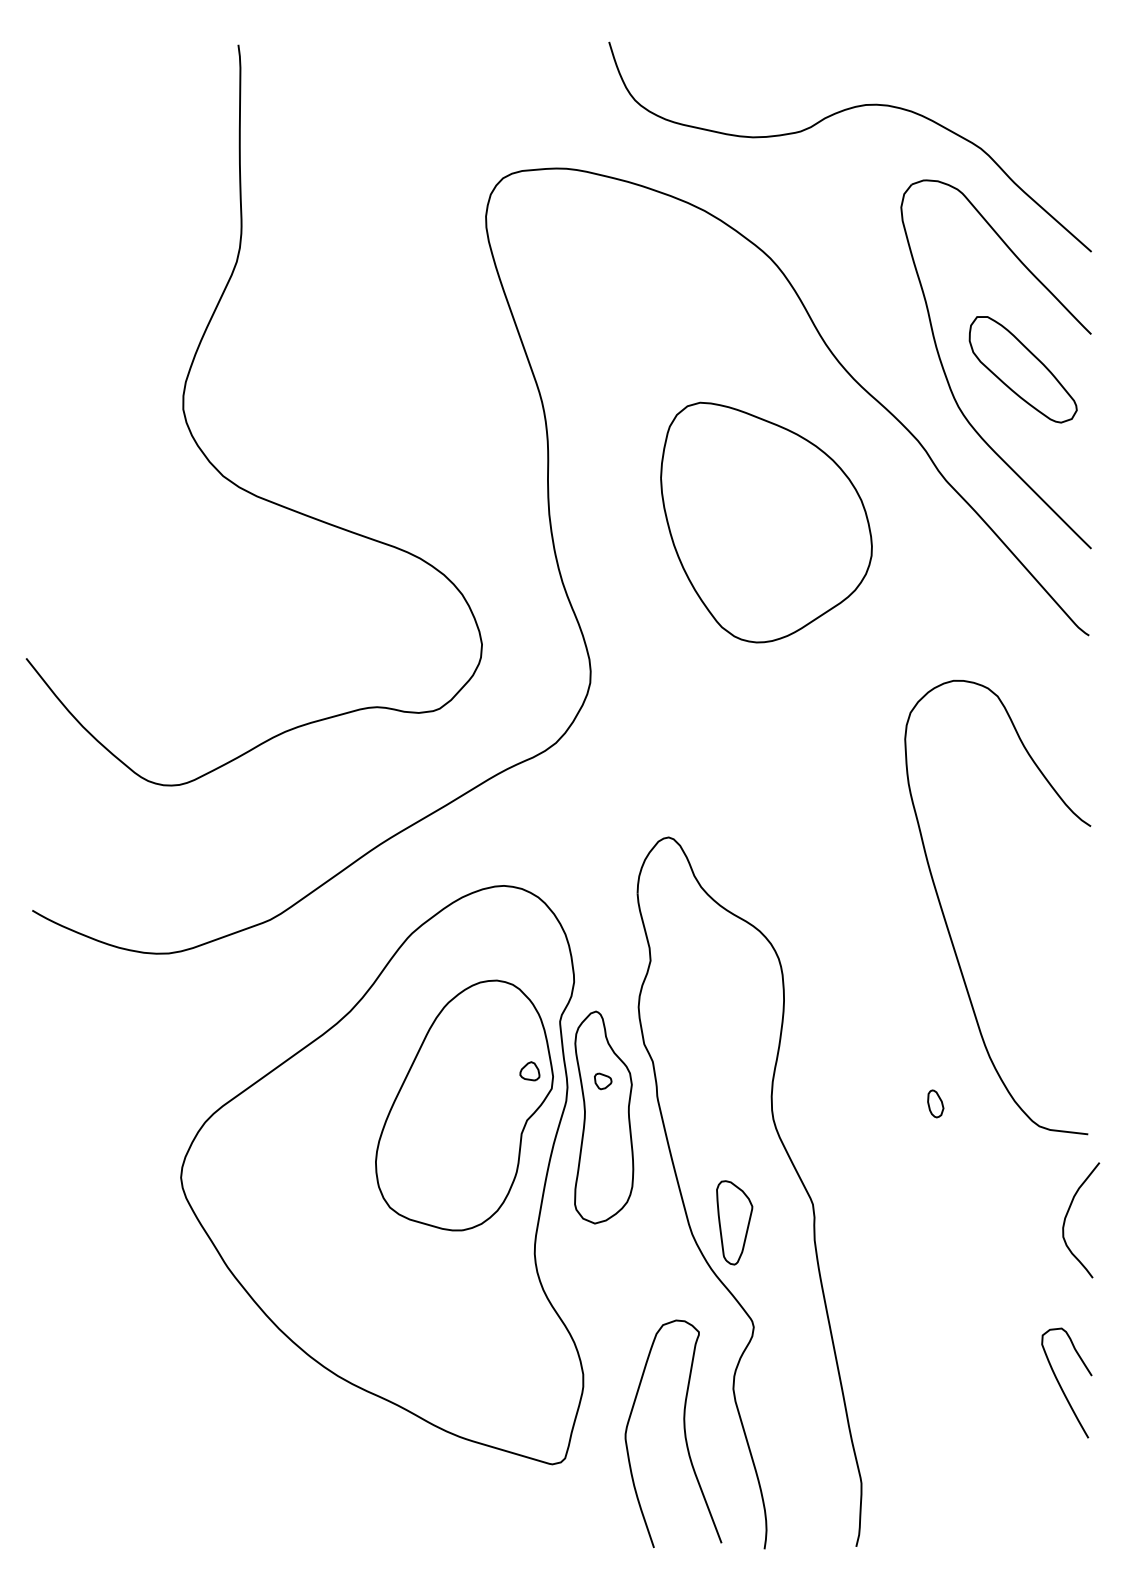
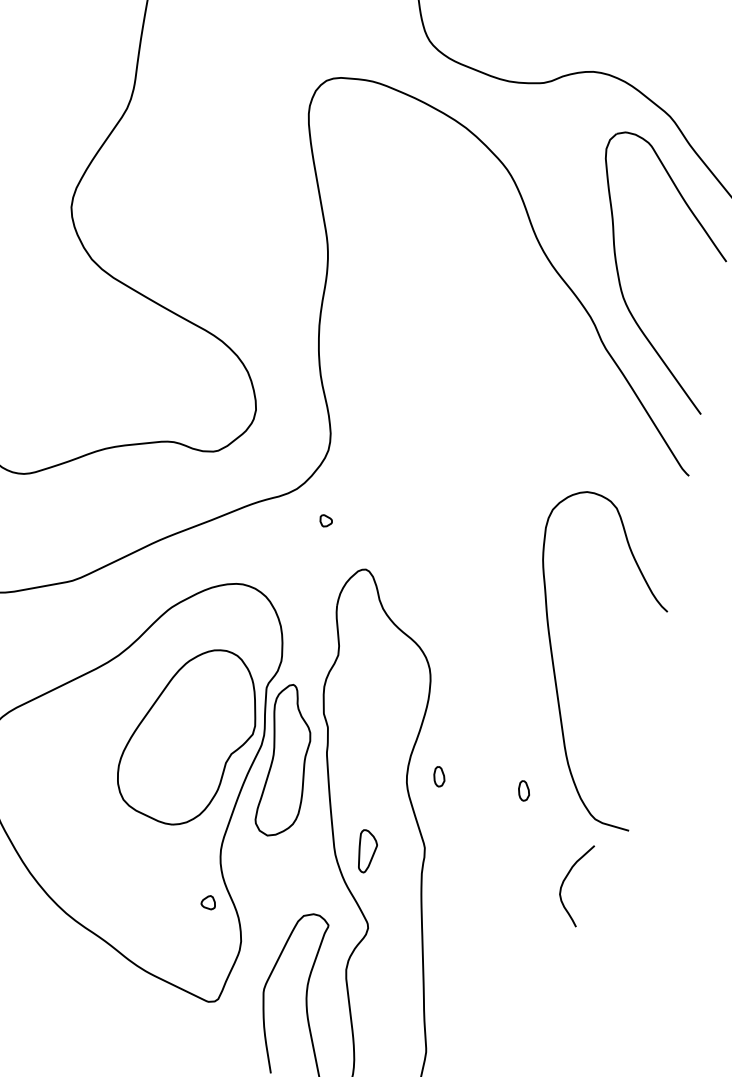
part: (1022, 369) -> (673, 278), removed
part: (766, 522) -> (473, 357), removed
part: (529, 1071) -> (208, 902), moved
part: (603, 1081) -> (326, 521), moved
part: (816, 1103) -> (439, 776), added
curve: (1068, 1213) -> (566, 878), moved
part: (734, 1222) -> (366, 851), size x0.7
curve: (1060, 1384) -> (579, 1005), removed

